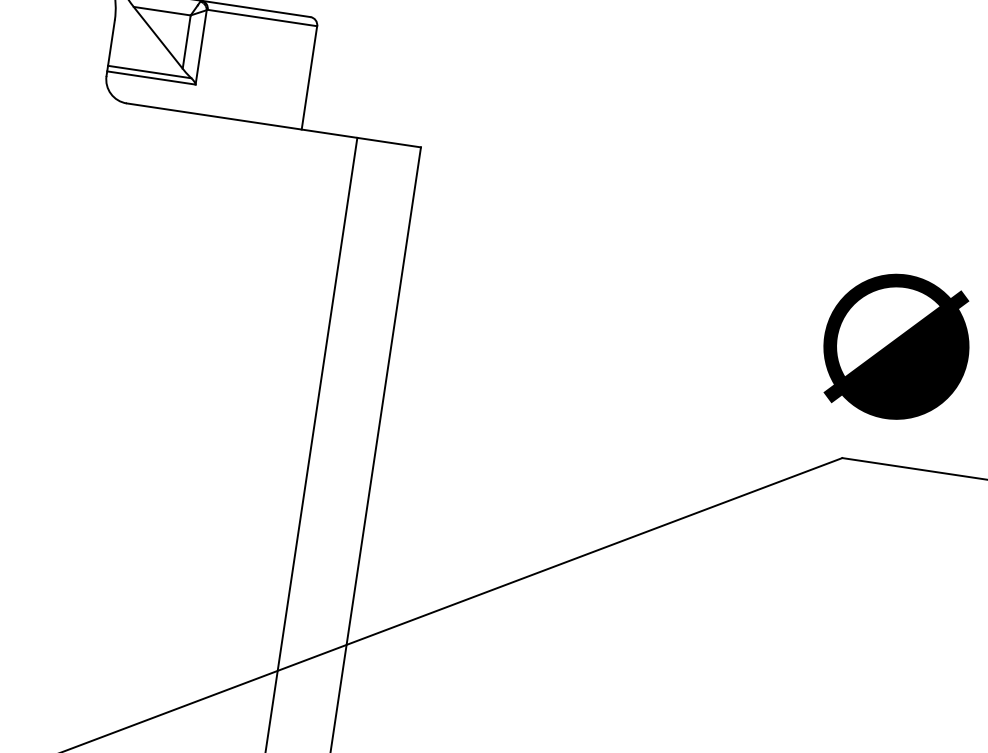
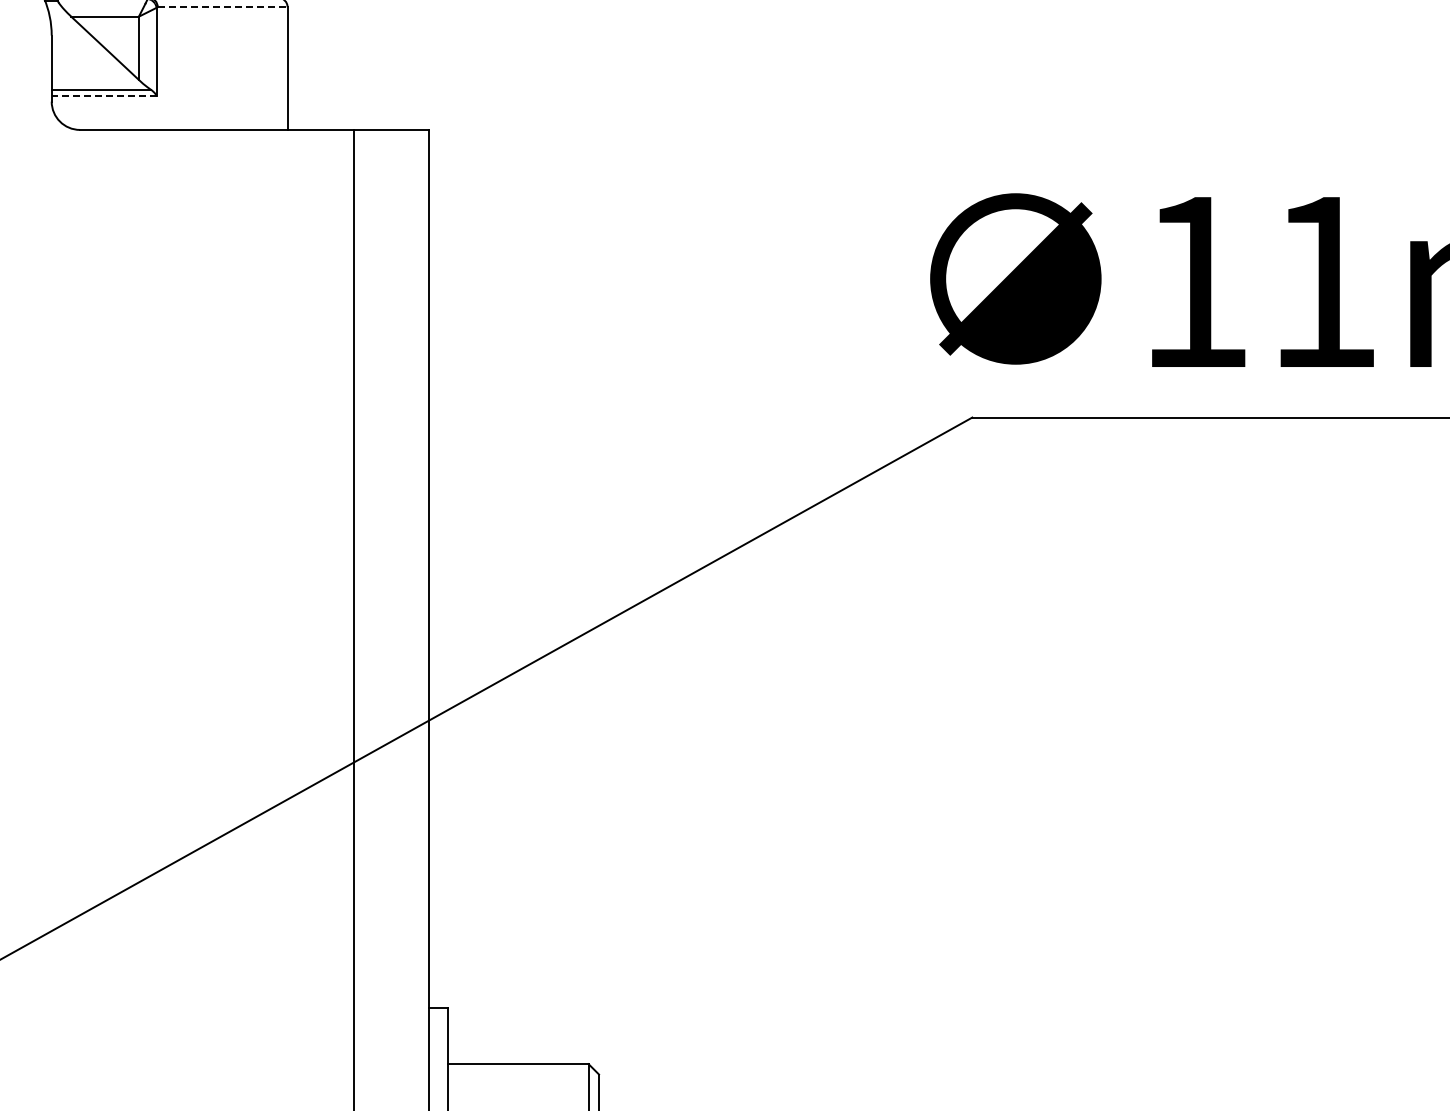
line: (262, 18) -> (222, 7), solid -> dashed
line: (150, 78) -> (103, 96), solid -> dashed

